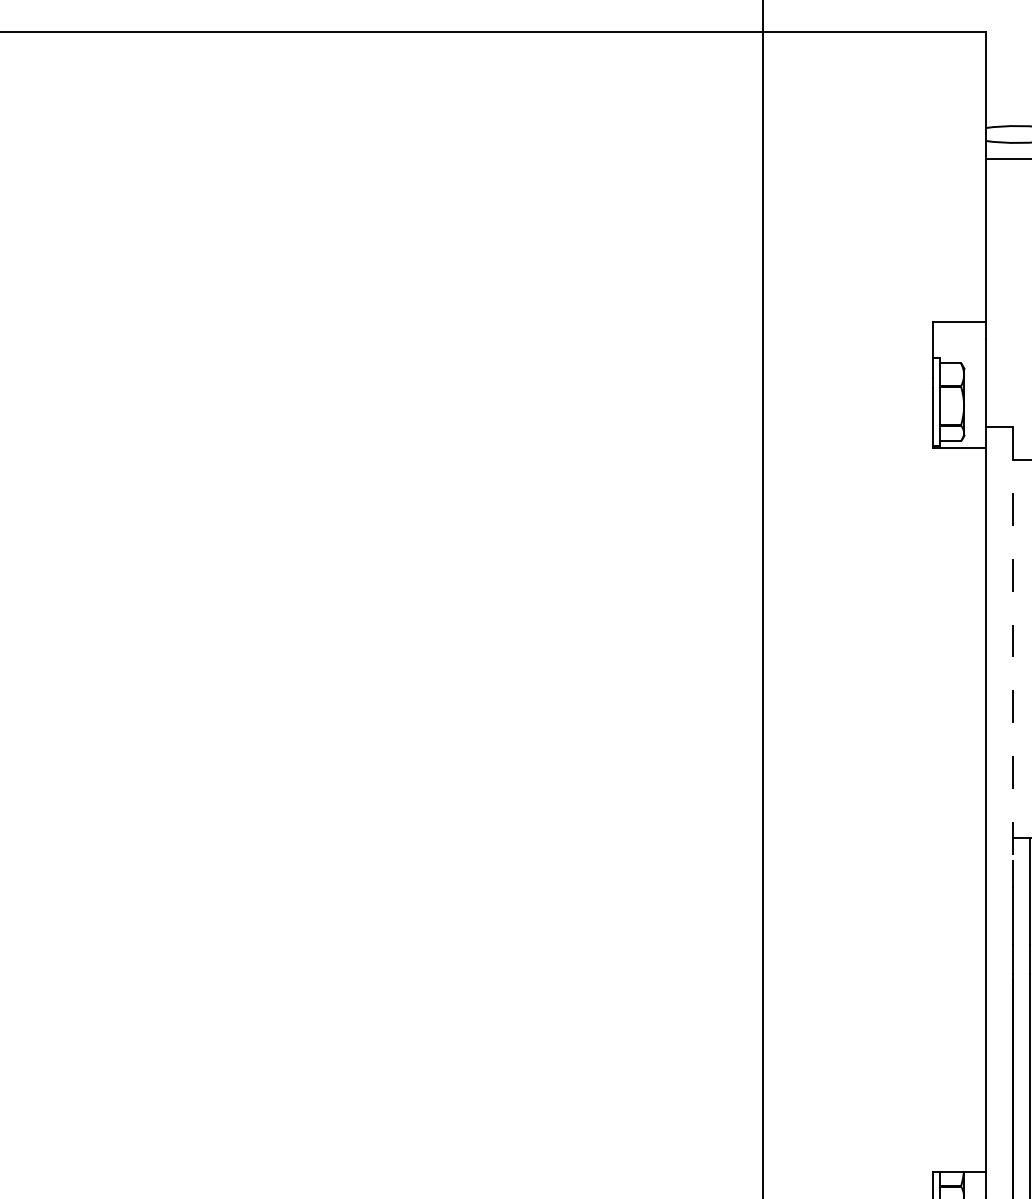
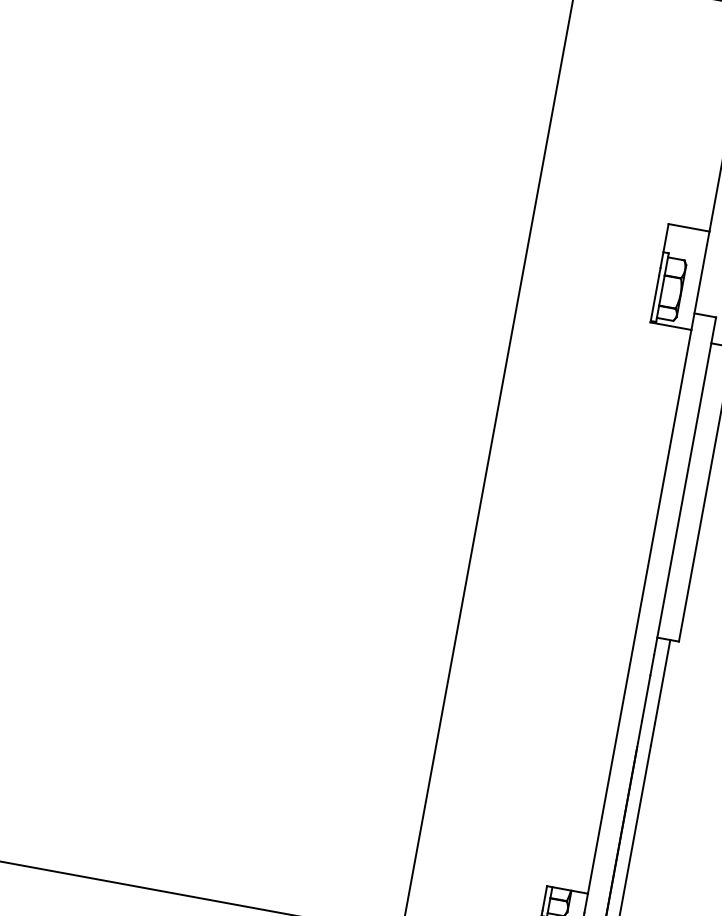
line: (1013, 643) -> (685, 486), dashed -> solid

